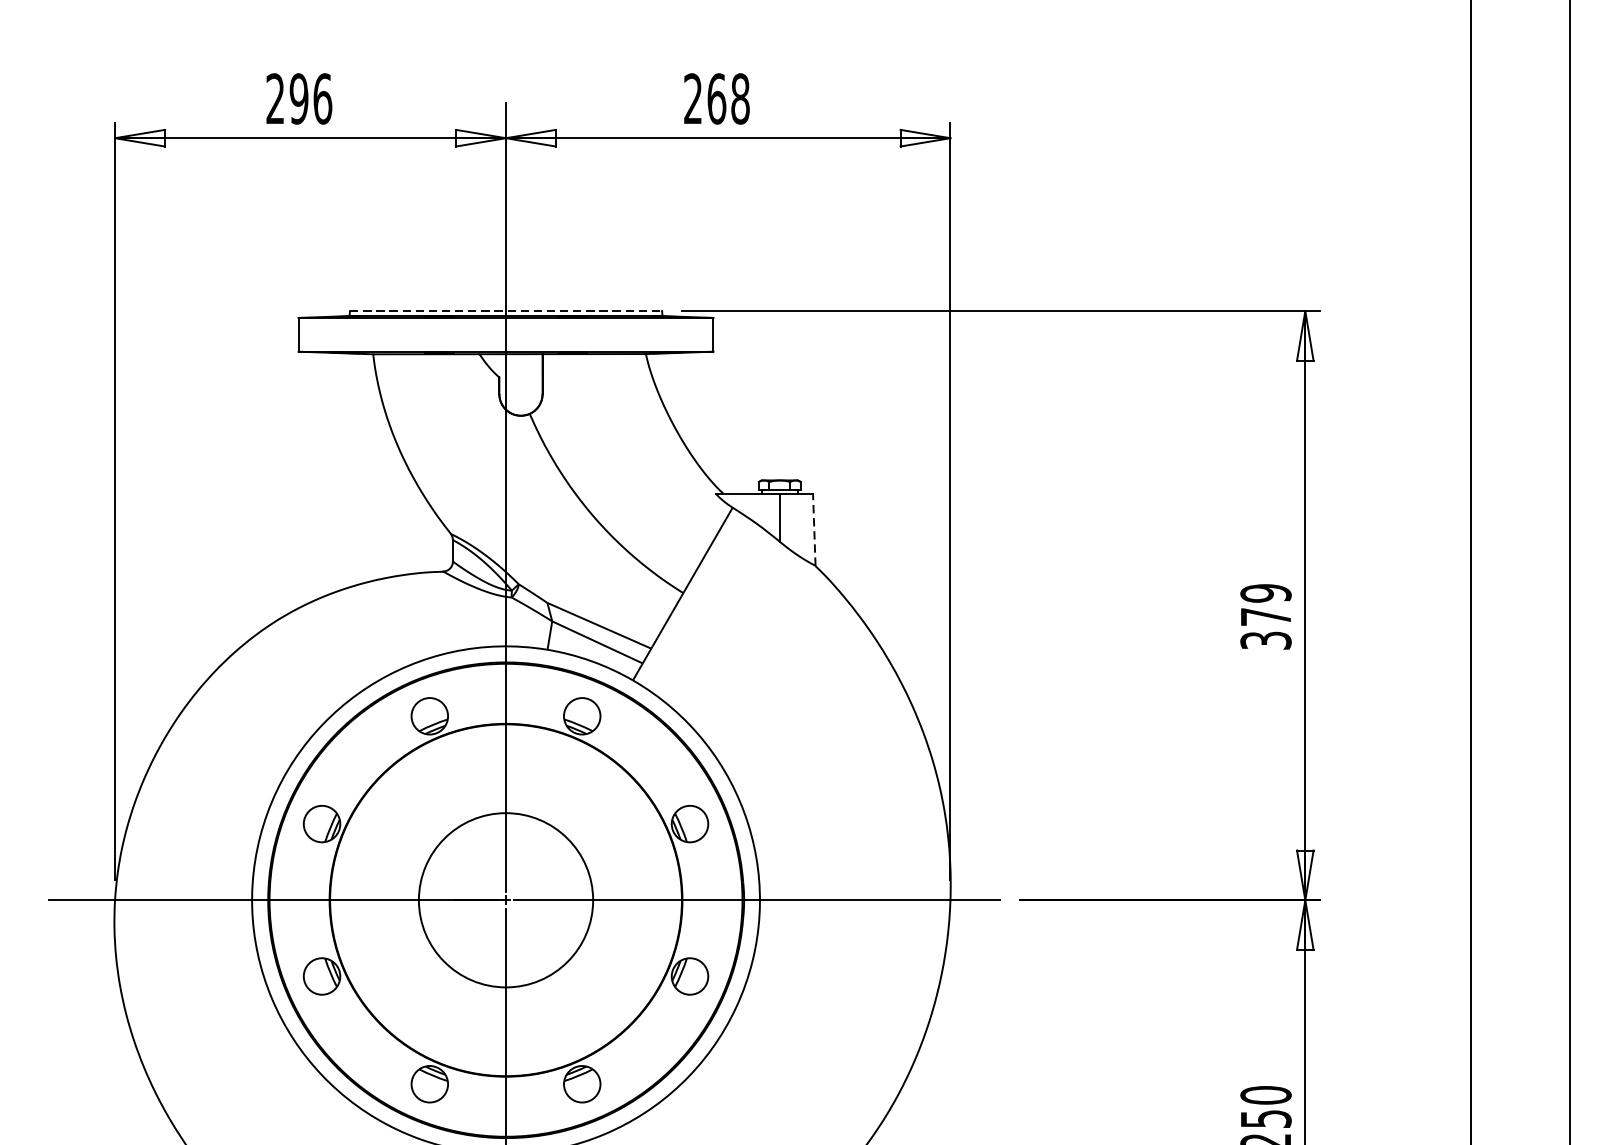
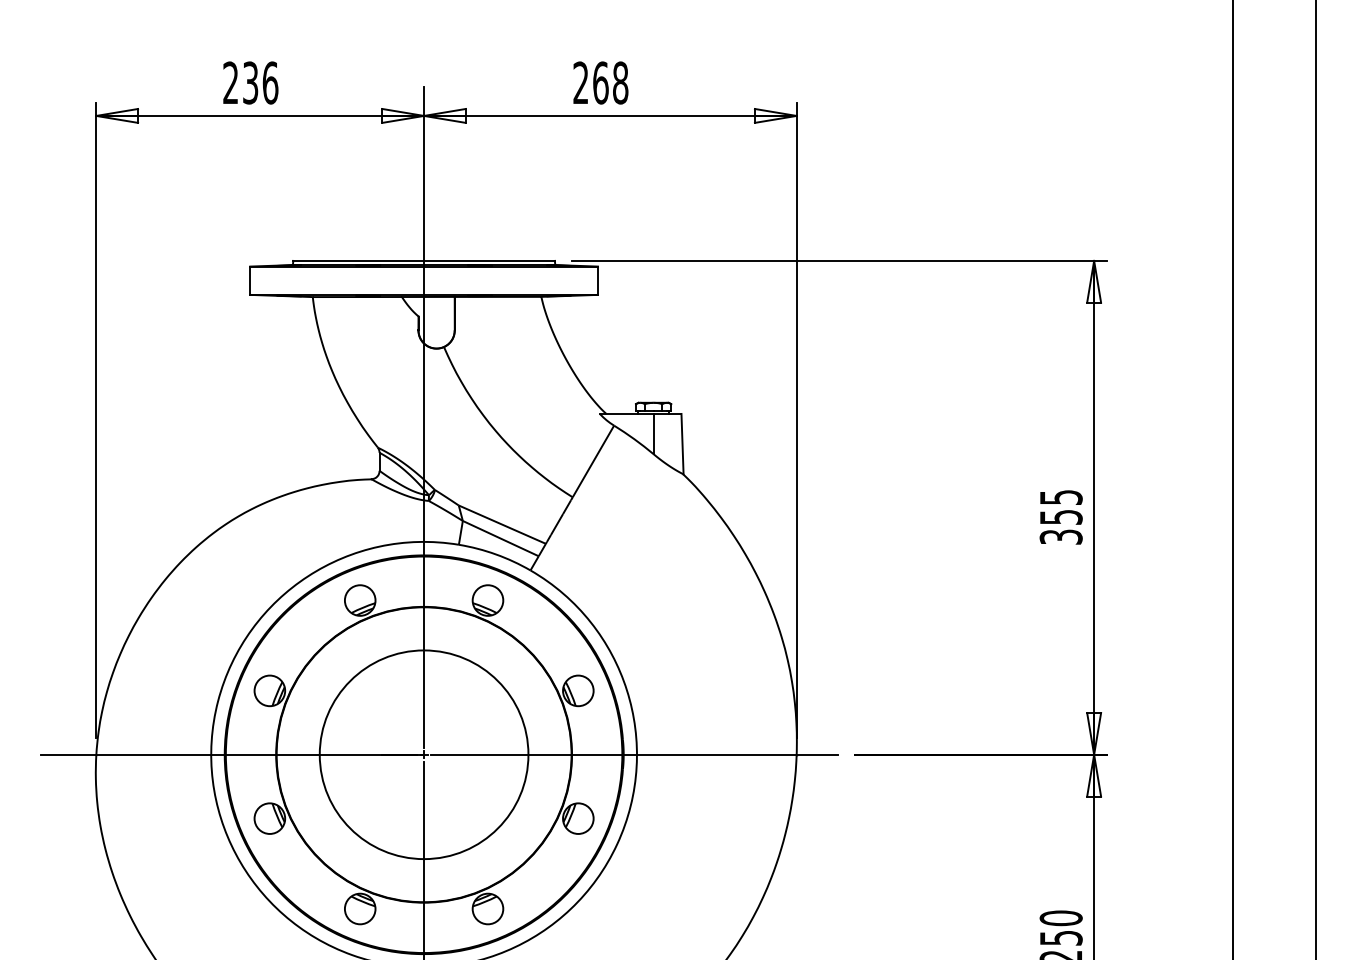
text: (298, 98) -> (250, 82), 296 -> 236
line: (506, 310) -> (424, 260), dashed -> solid
line: (814, 528) -> (682, 443), dashed -> solid
text: (1265, 604) -> (1060, 506), 379 -> 355
circle: (505, 899) -> (423, 754), size x1.43

